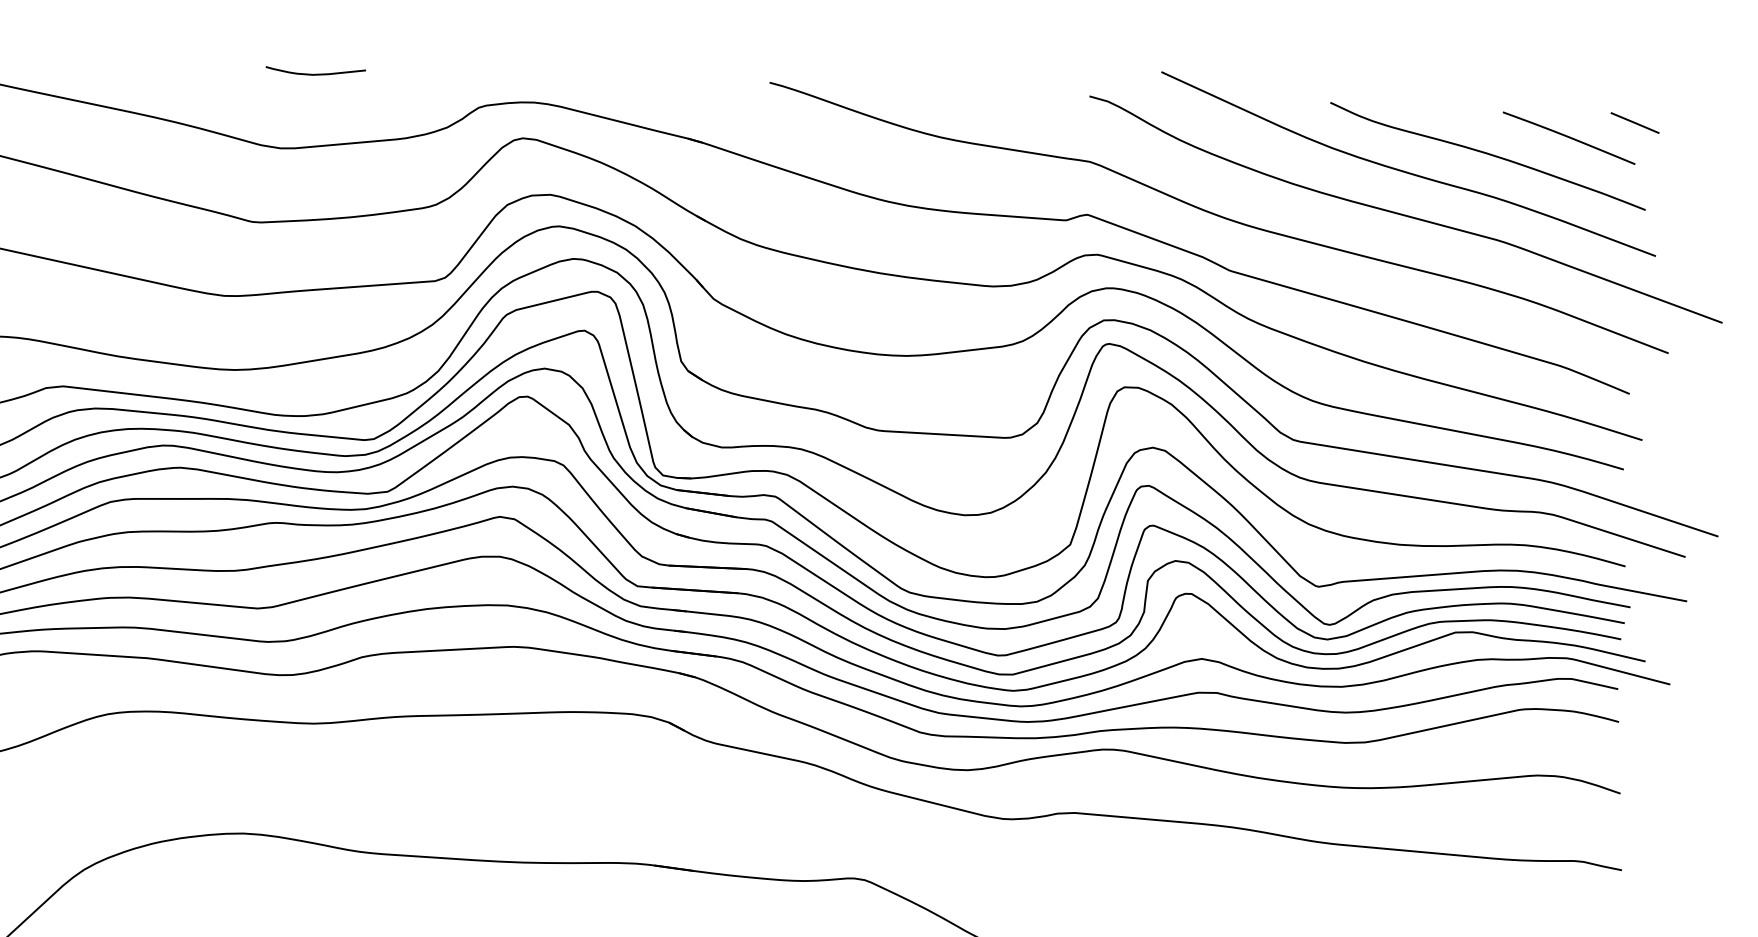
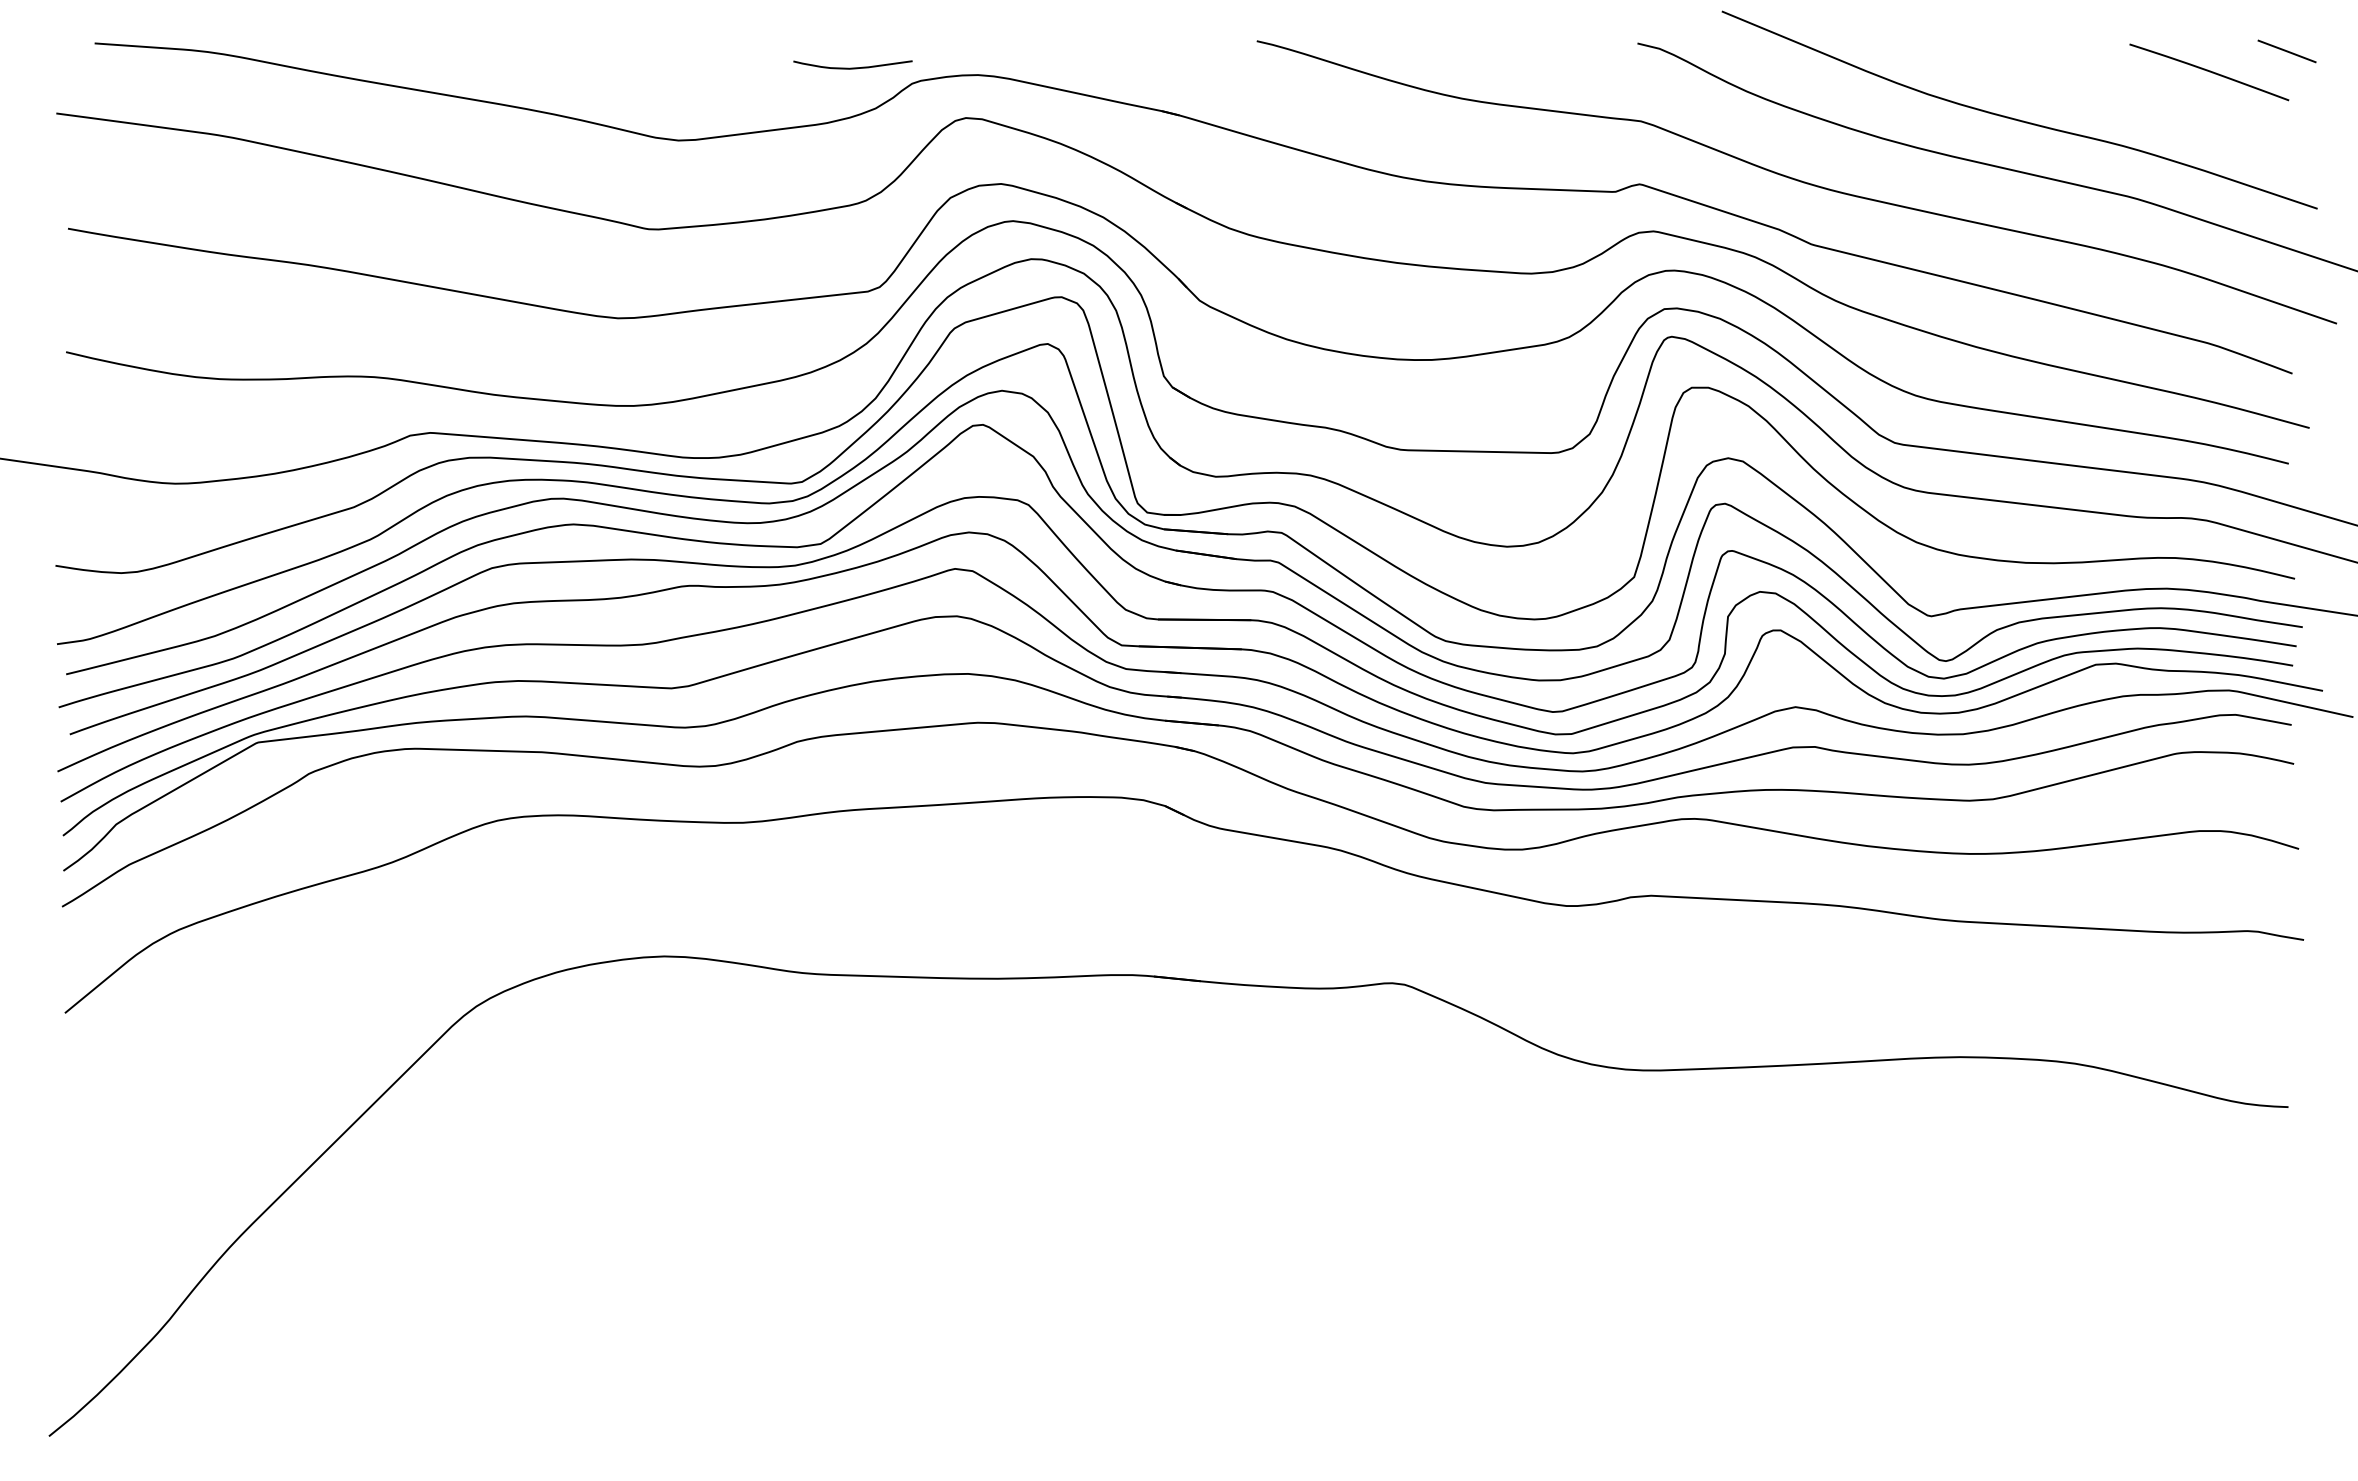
curve: (315, 73) -> (852, 67), moved
curve: (1487, 154) -> (2113, 95), removed

